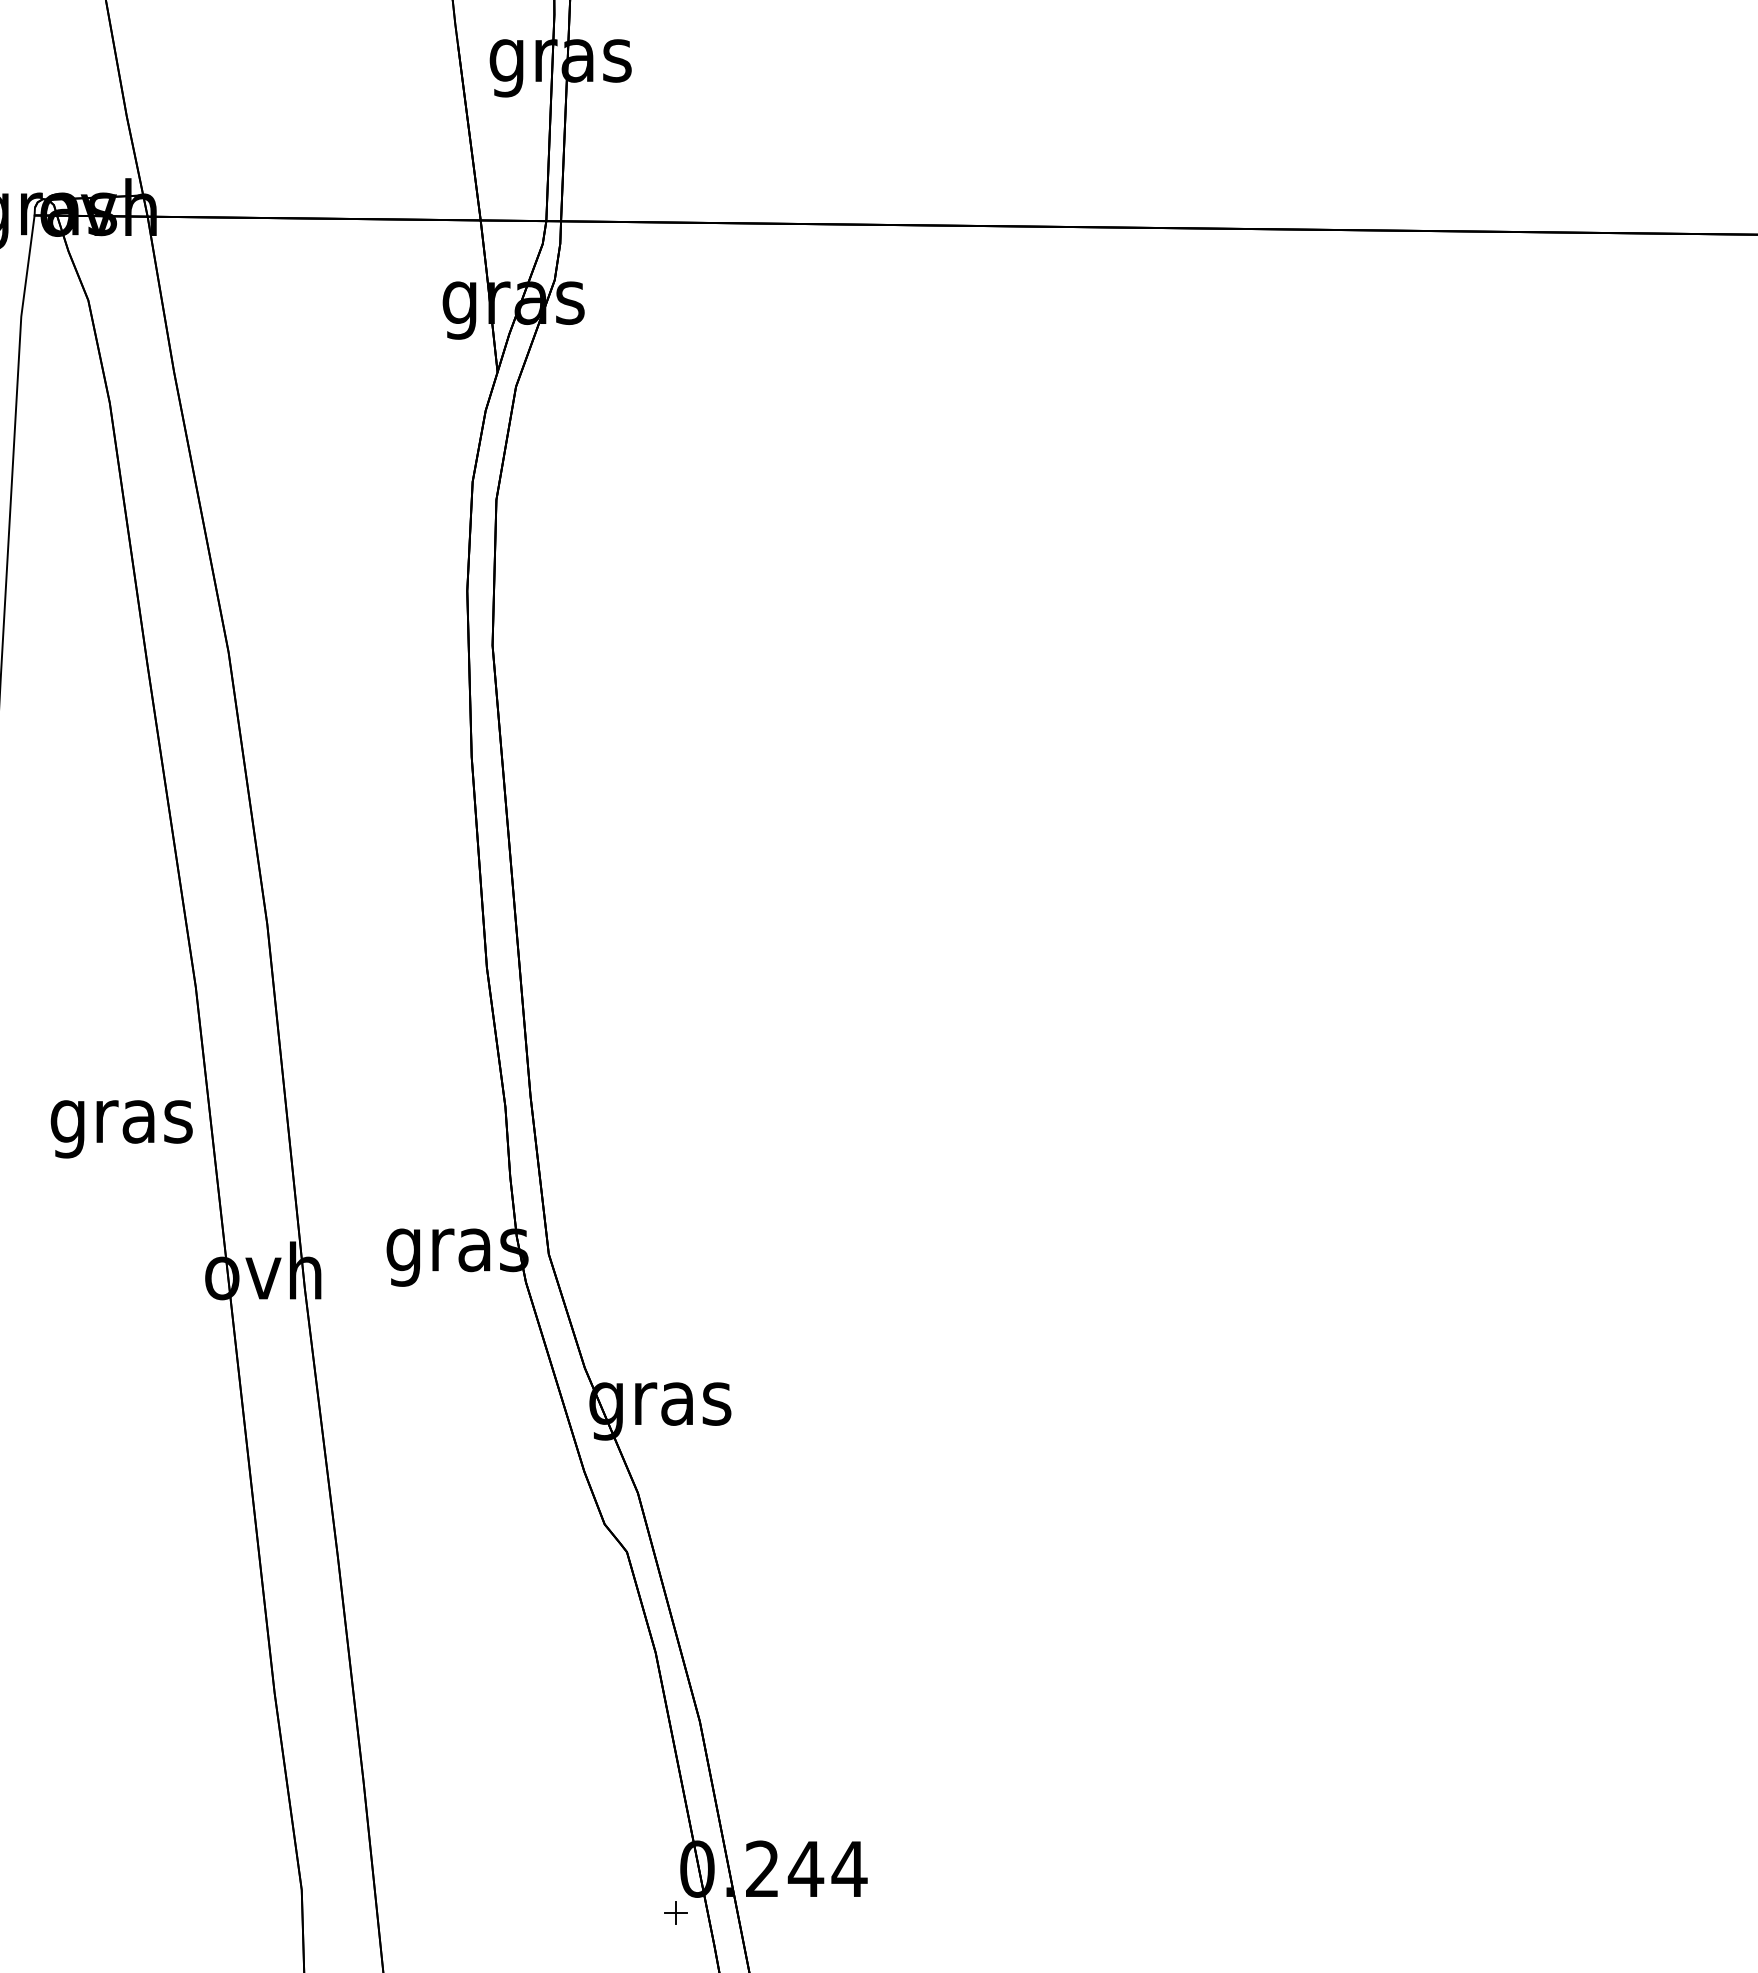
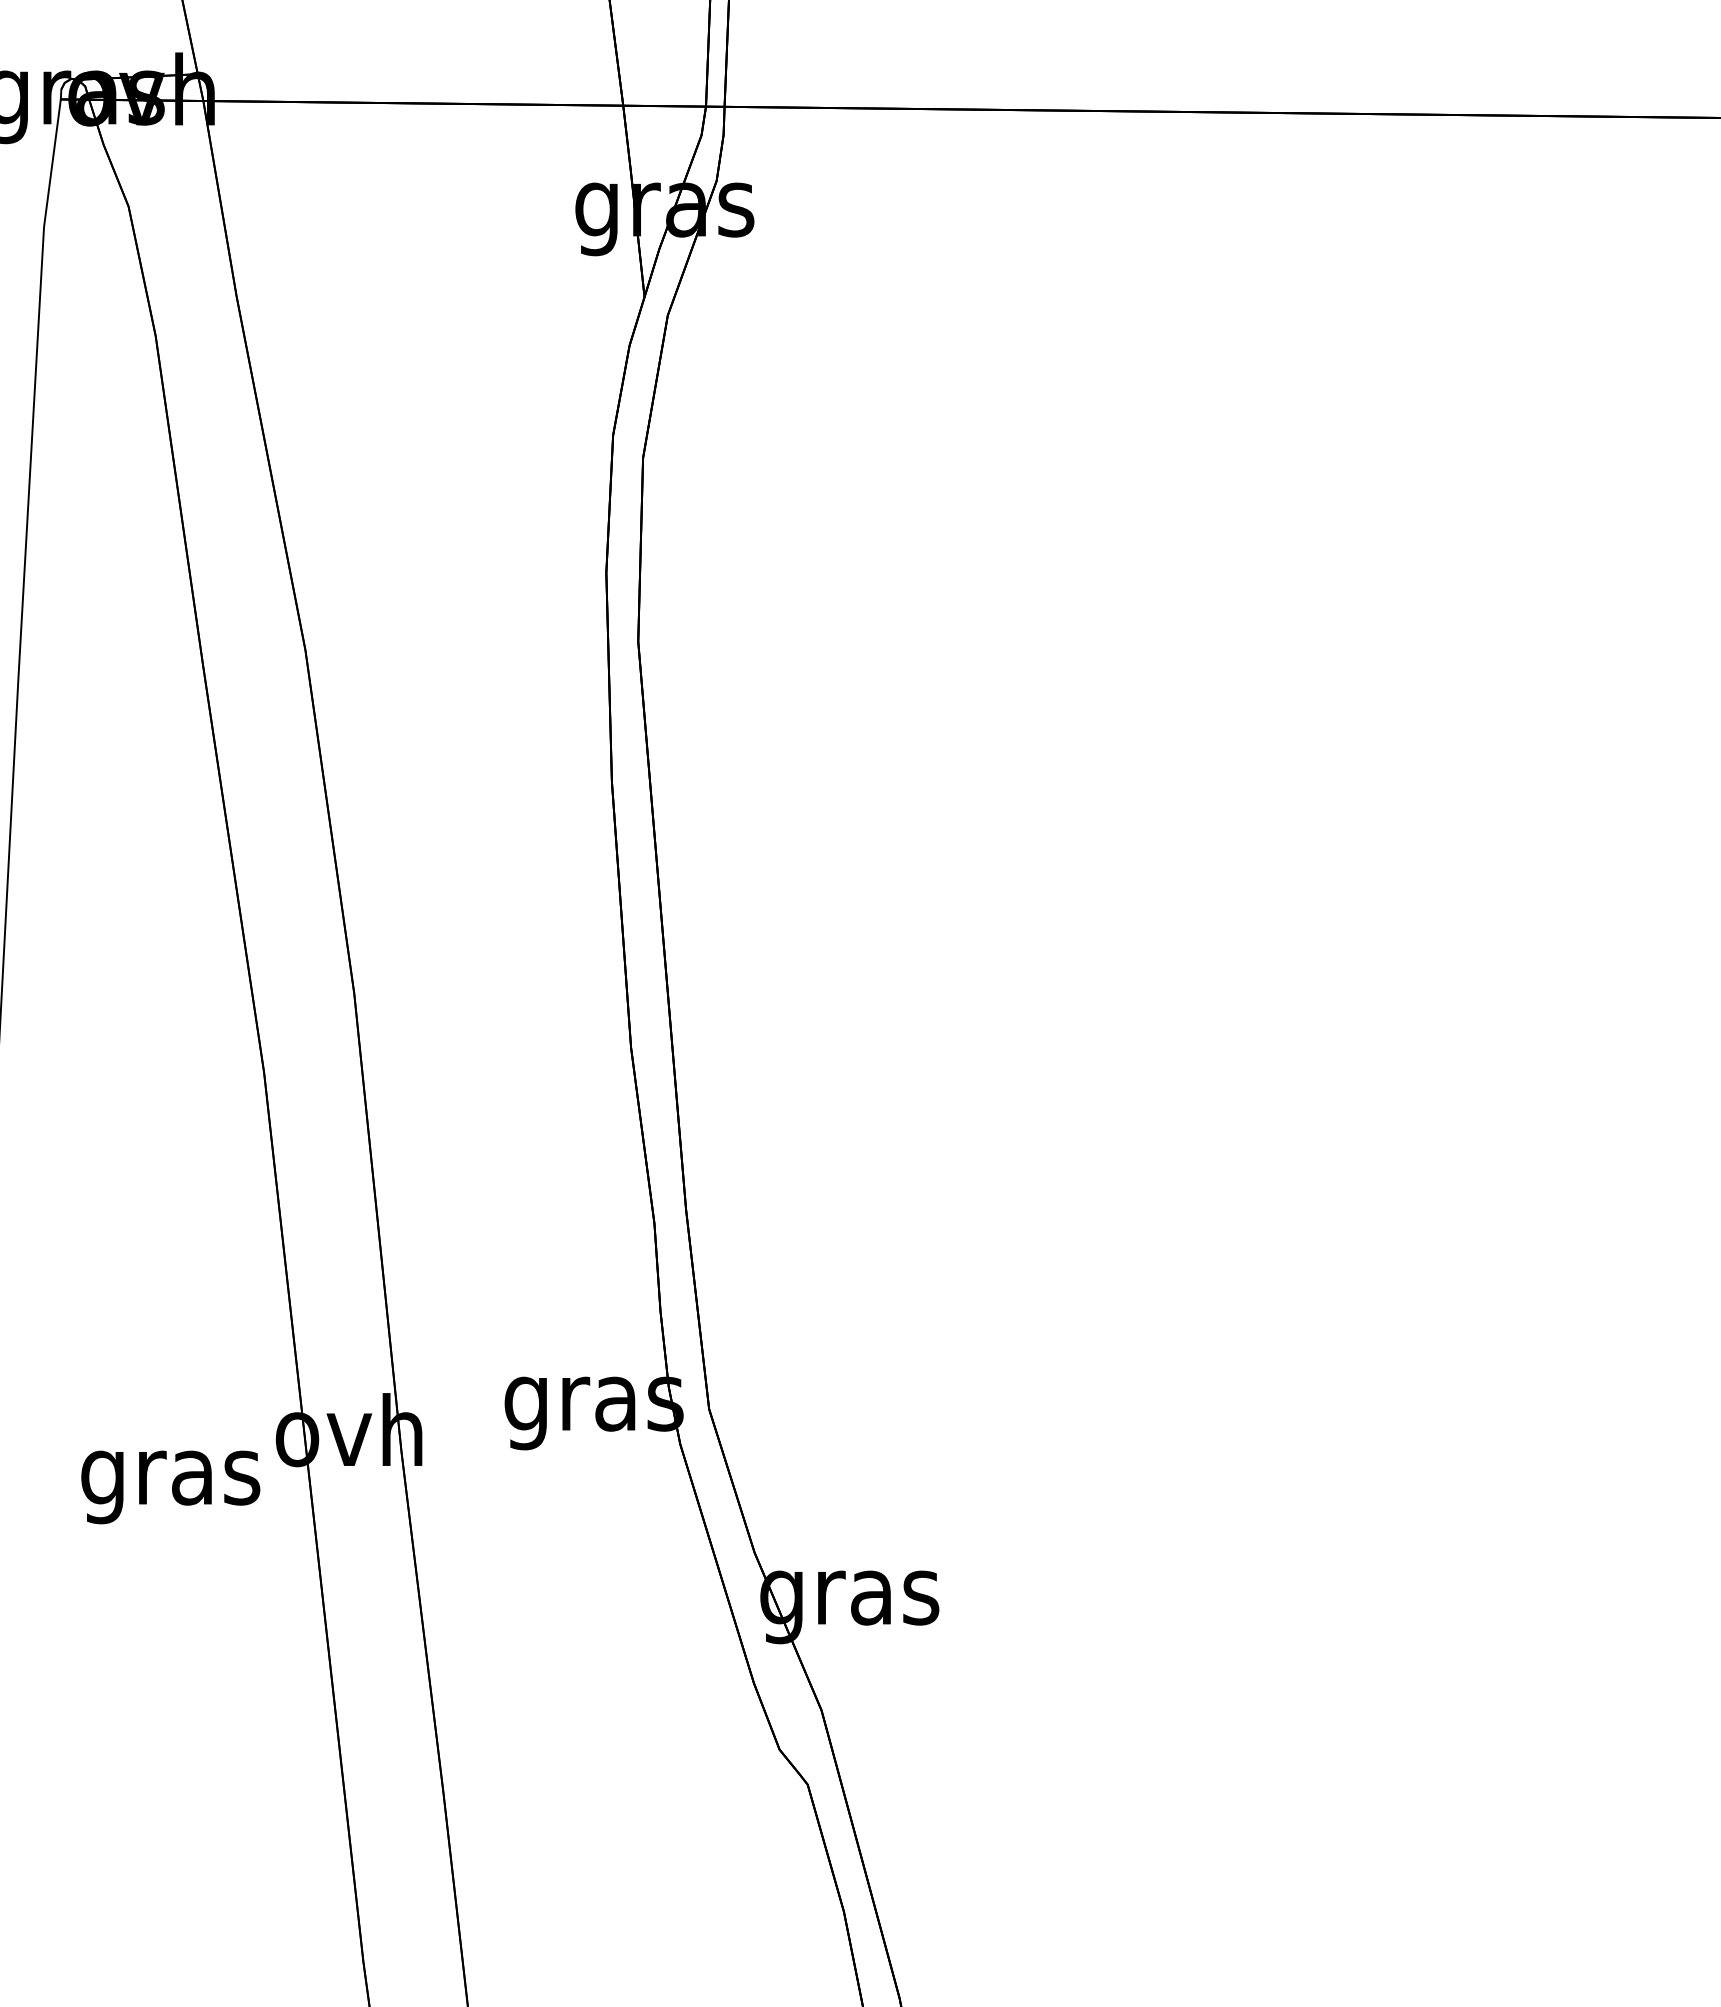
text: (121, 1129) -> (170, 1487), moved

